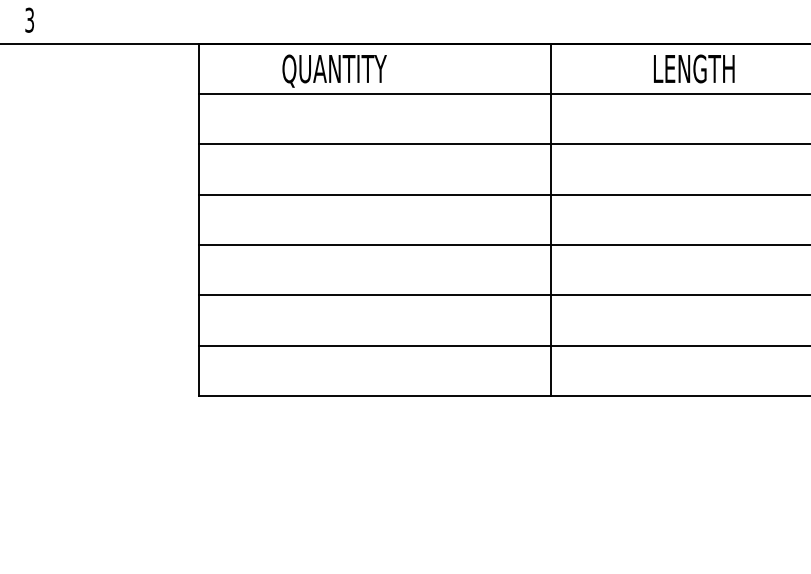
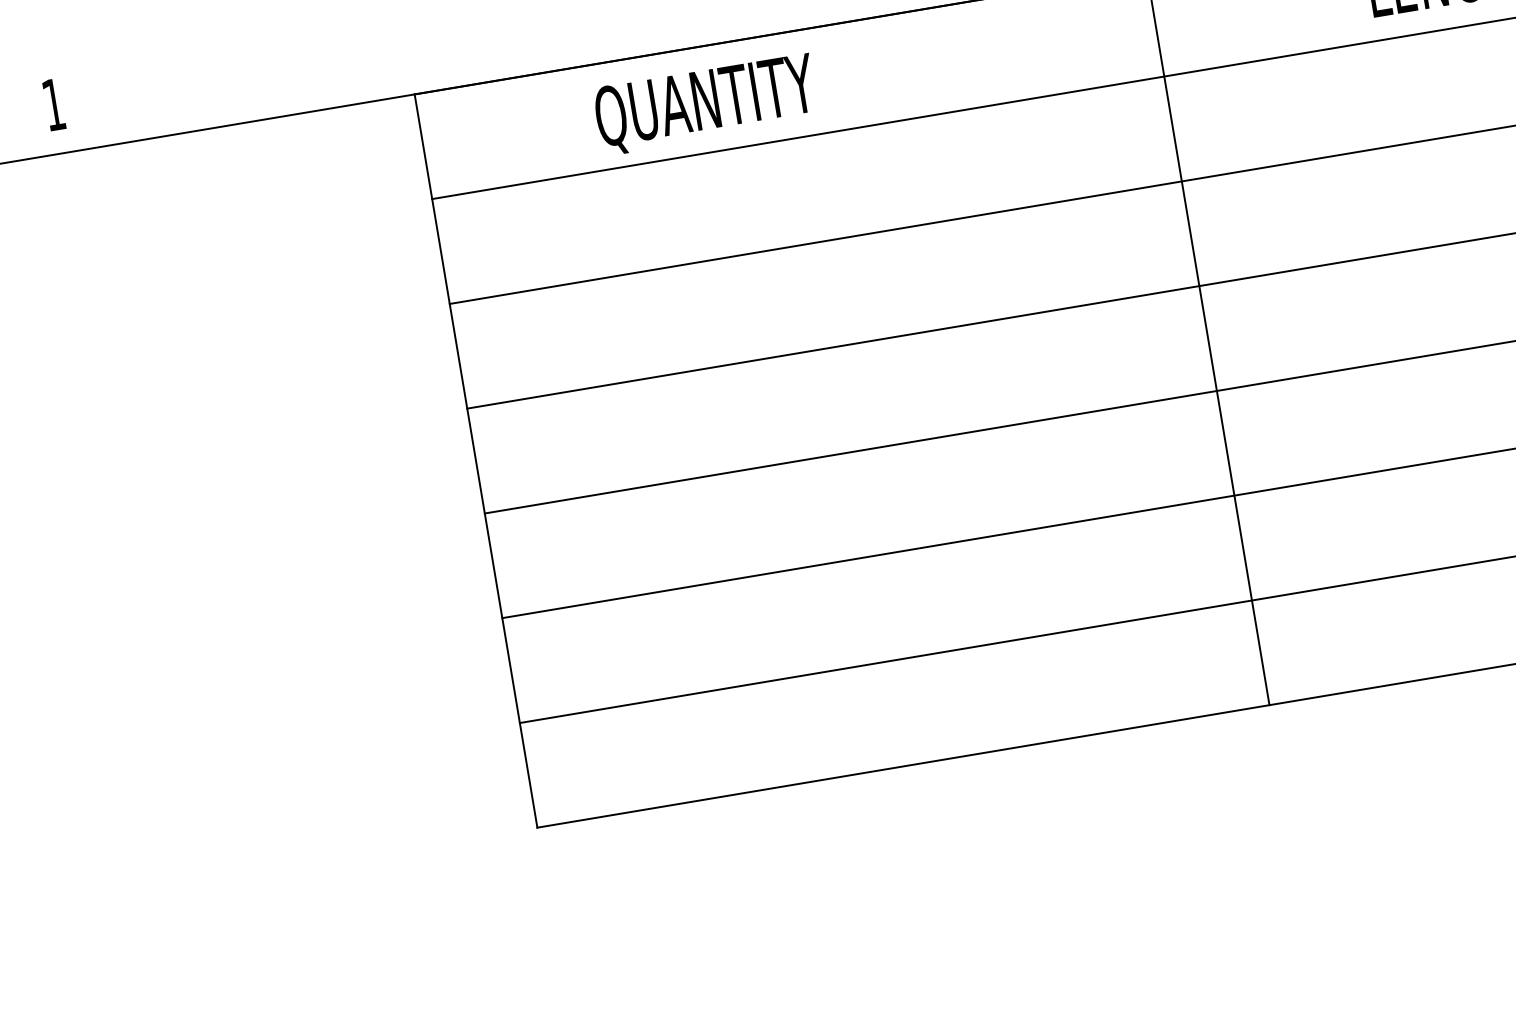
text: (29, 19) -> (53, 103), 3 -> 1

